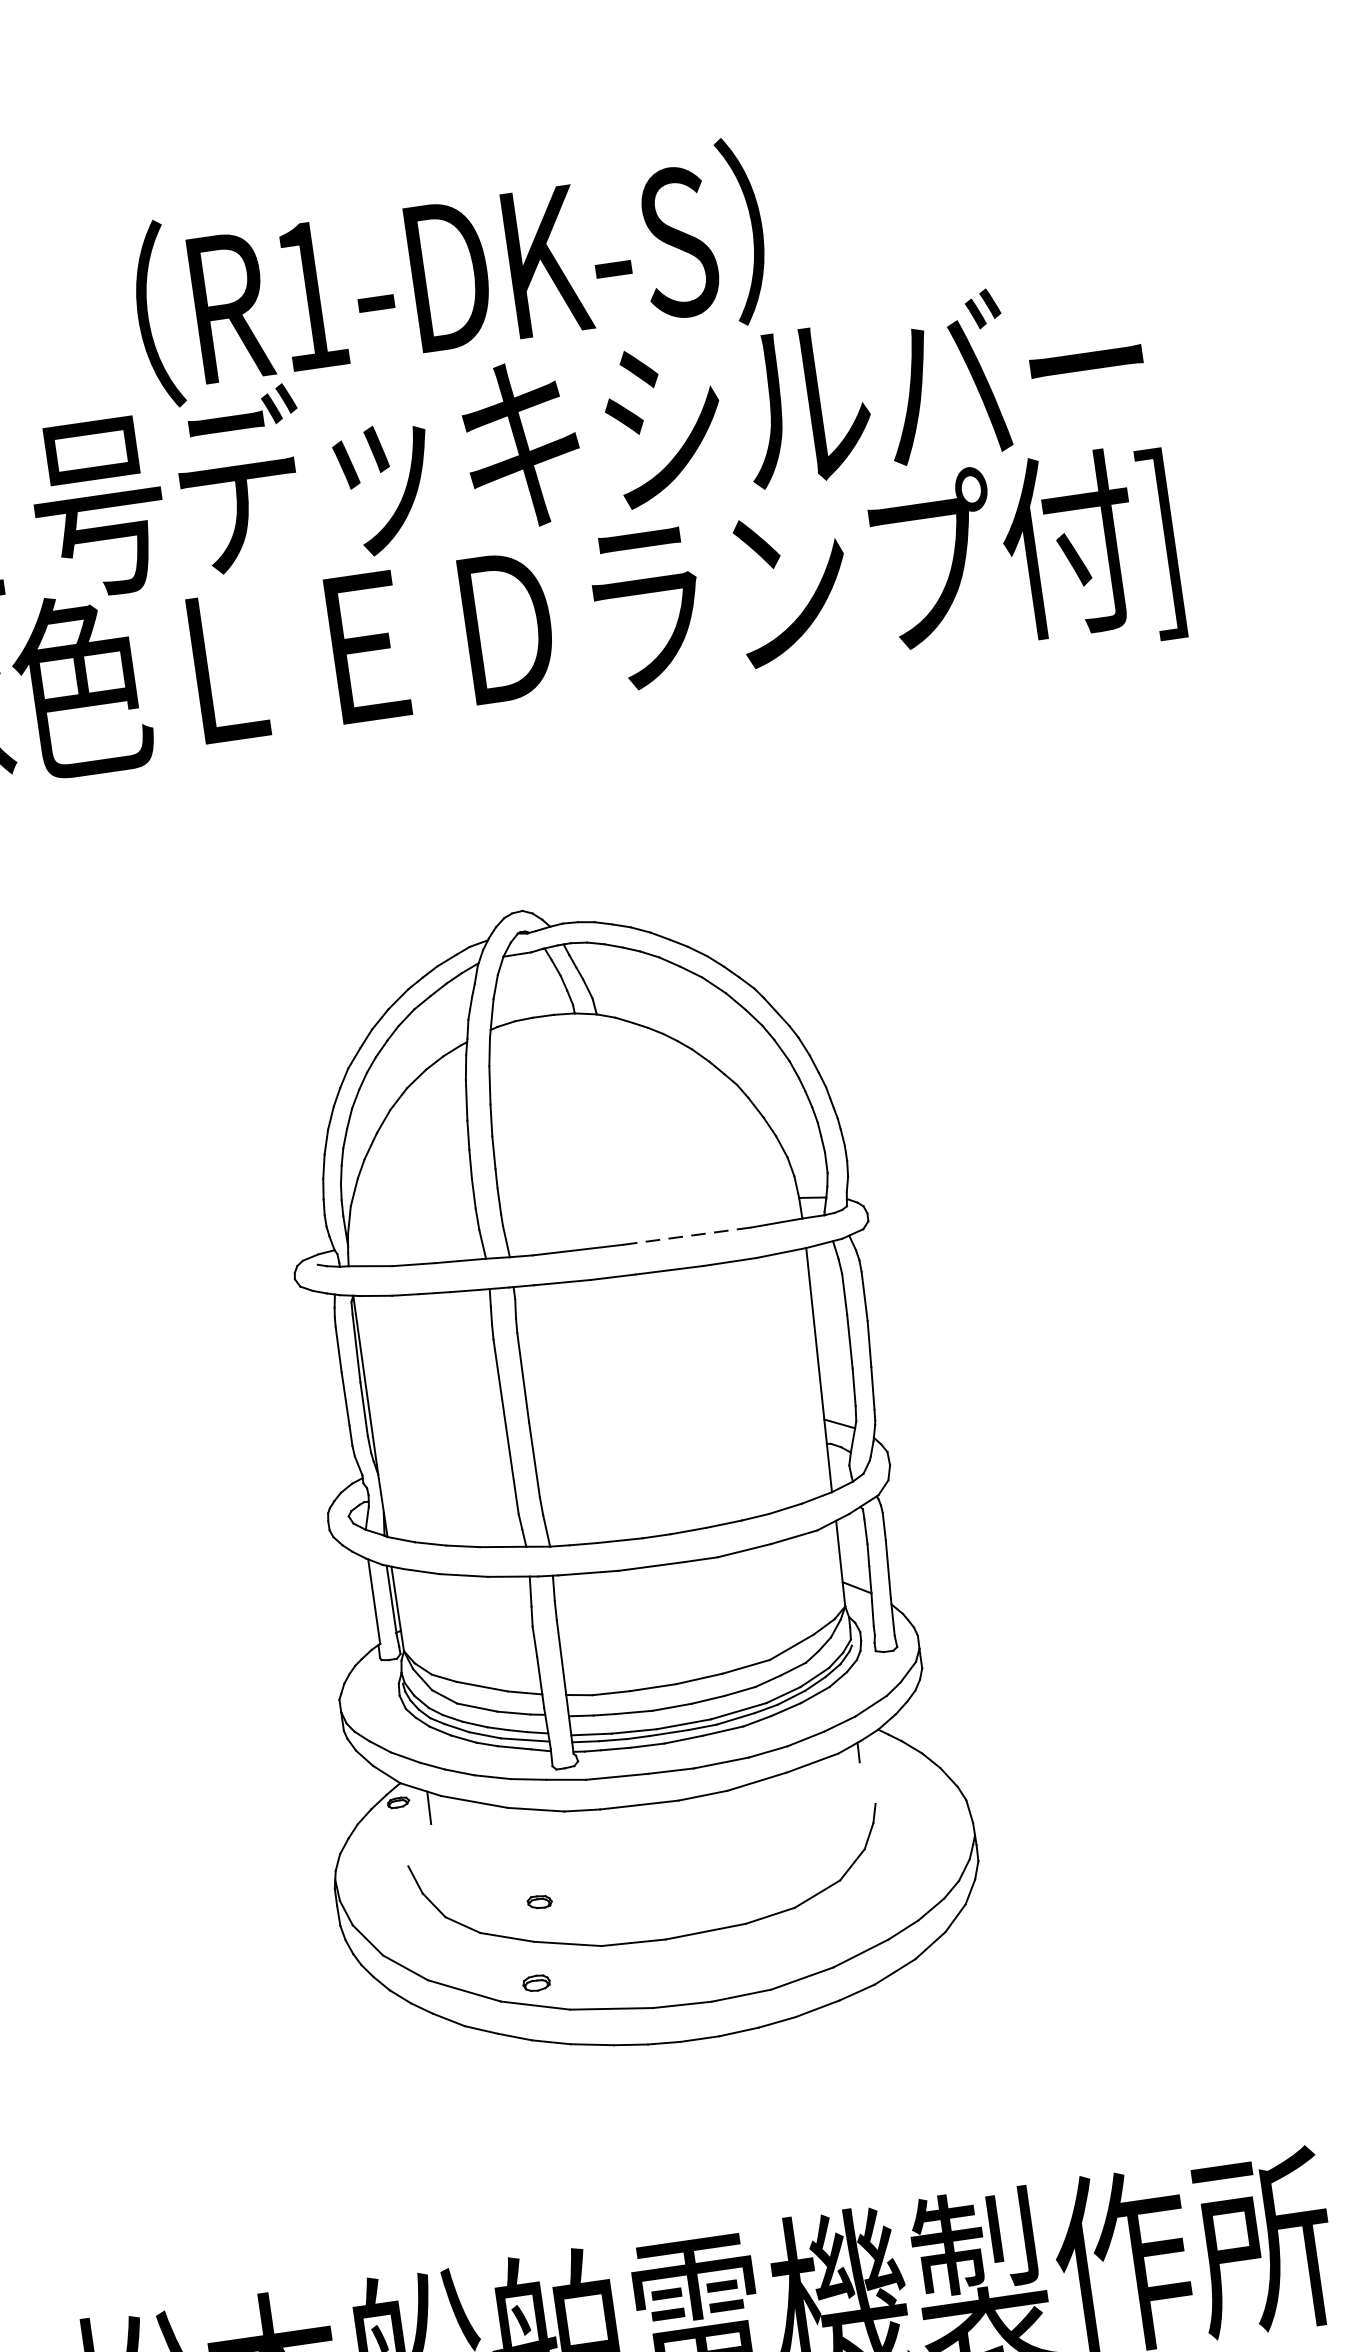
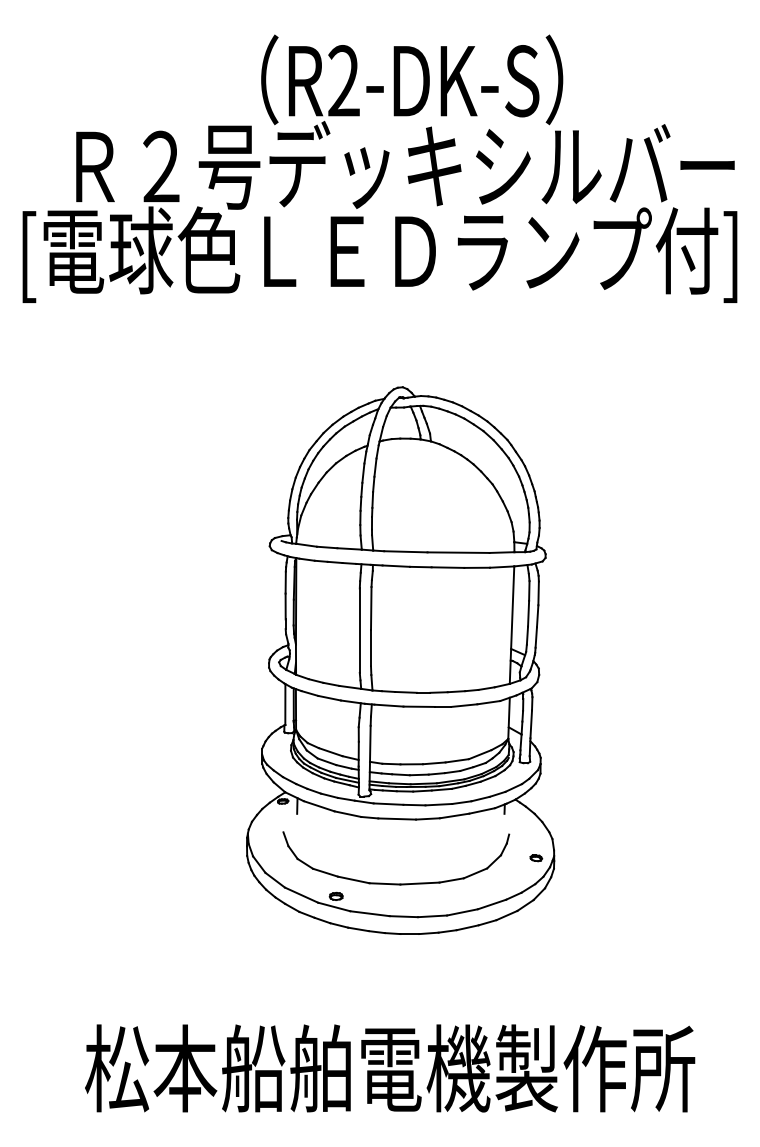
text: (308, 294) -> (343, 80), R1-DK-S -> R2-DK-S
line: (686, 1235) -> (458, 552), dashed -> solid
part: (540, 1902) -> (536, 858), moved

